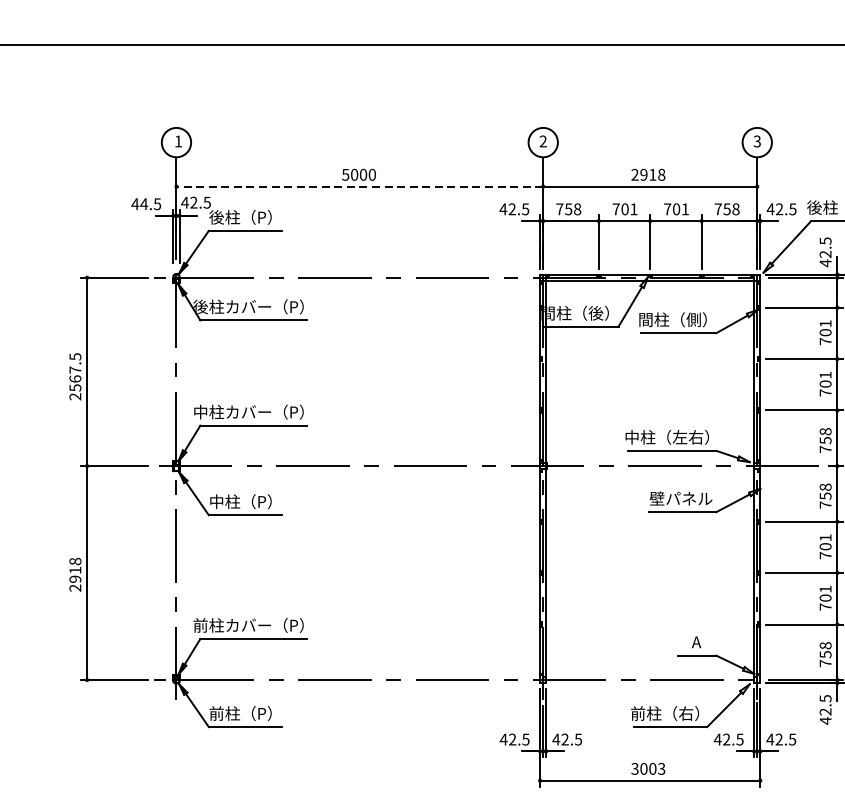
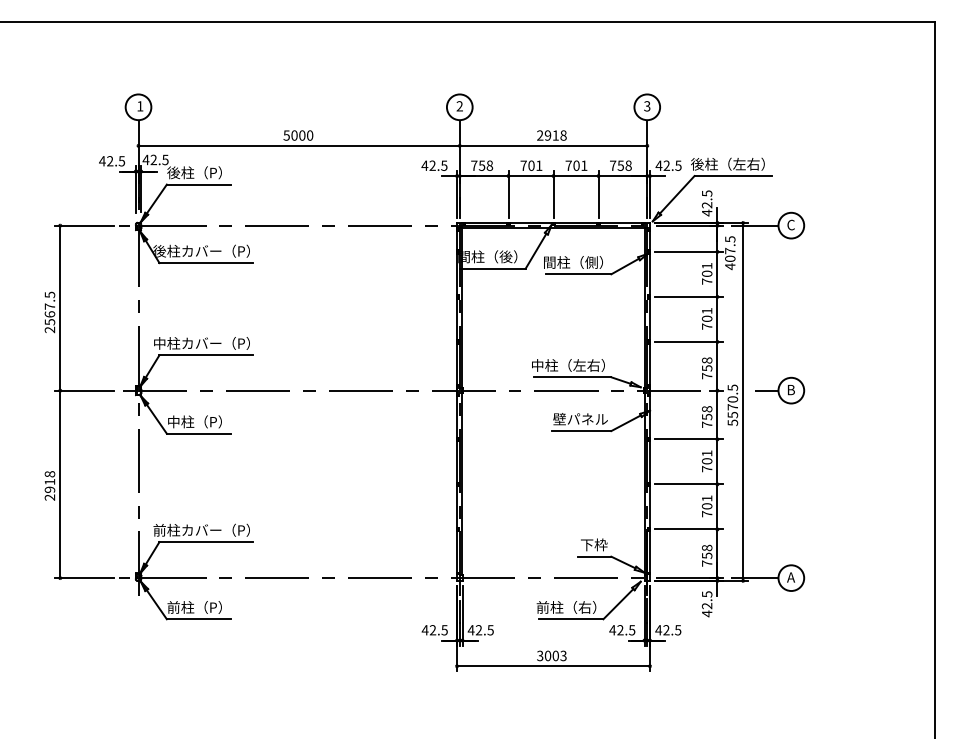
line: (360, 186) -> (299, 145), dashed -> solid
text: (143, 204) -> (109, 161), 44.5 -> 42.5
text: (697, 641) -> (594, 544), A -> 下枠

